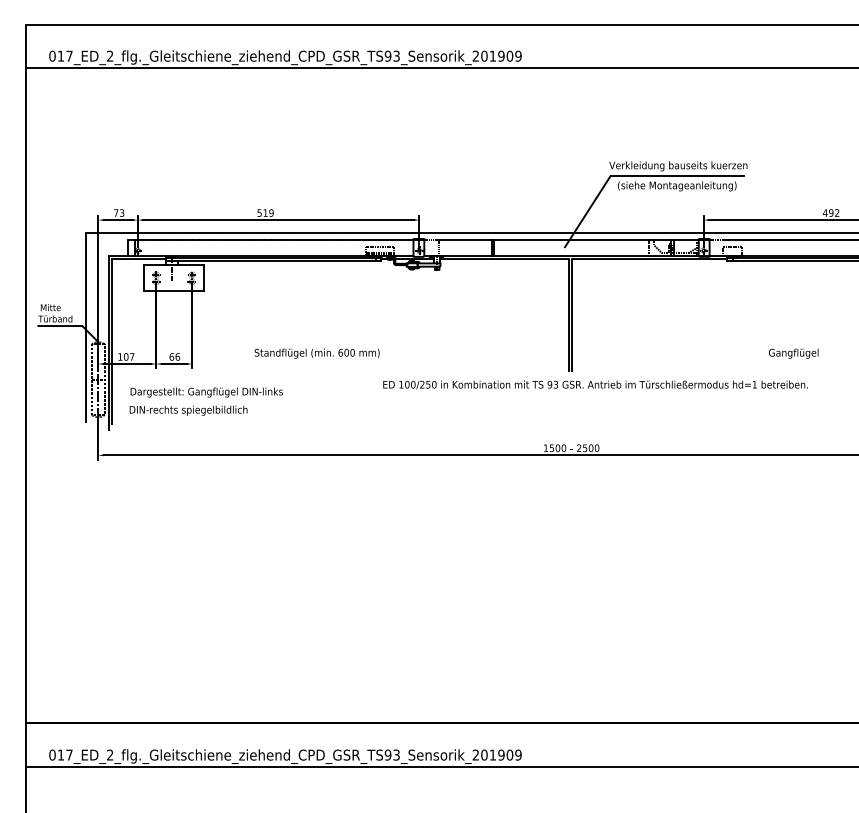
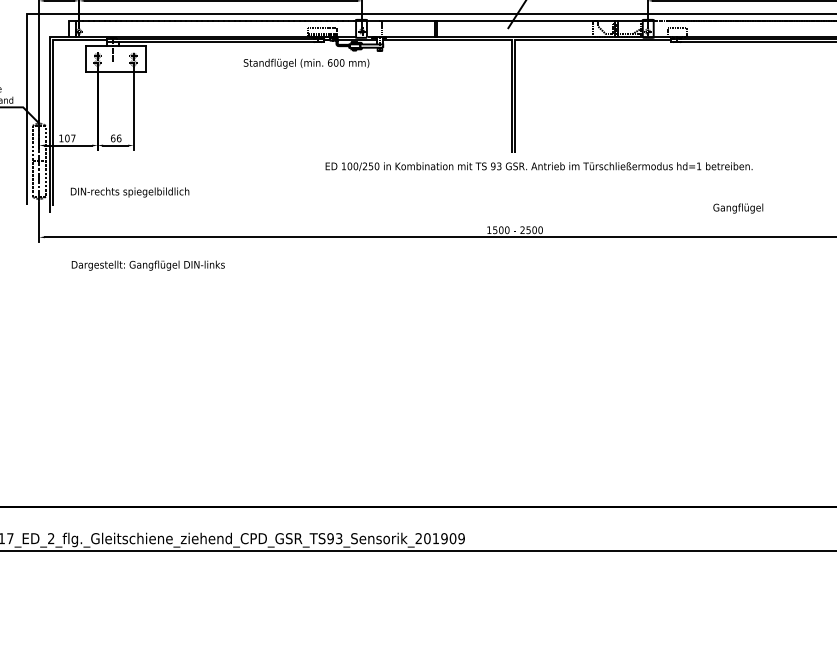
text: (316, 353) -> (305, 63), moved
text: (793, 353) -> (738, 208), moved
text: (206, 392) -> (148, 265), moved

